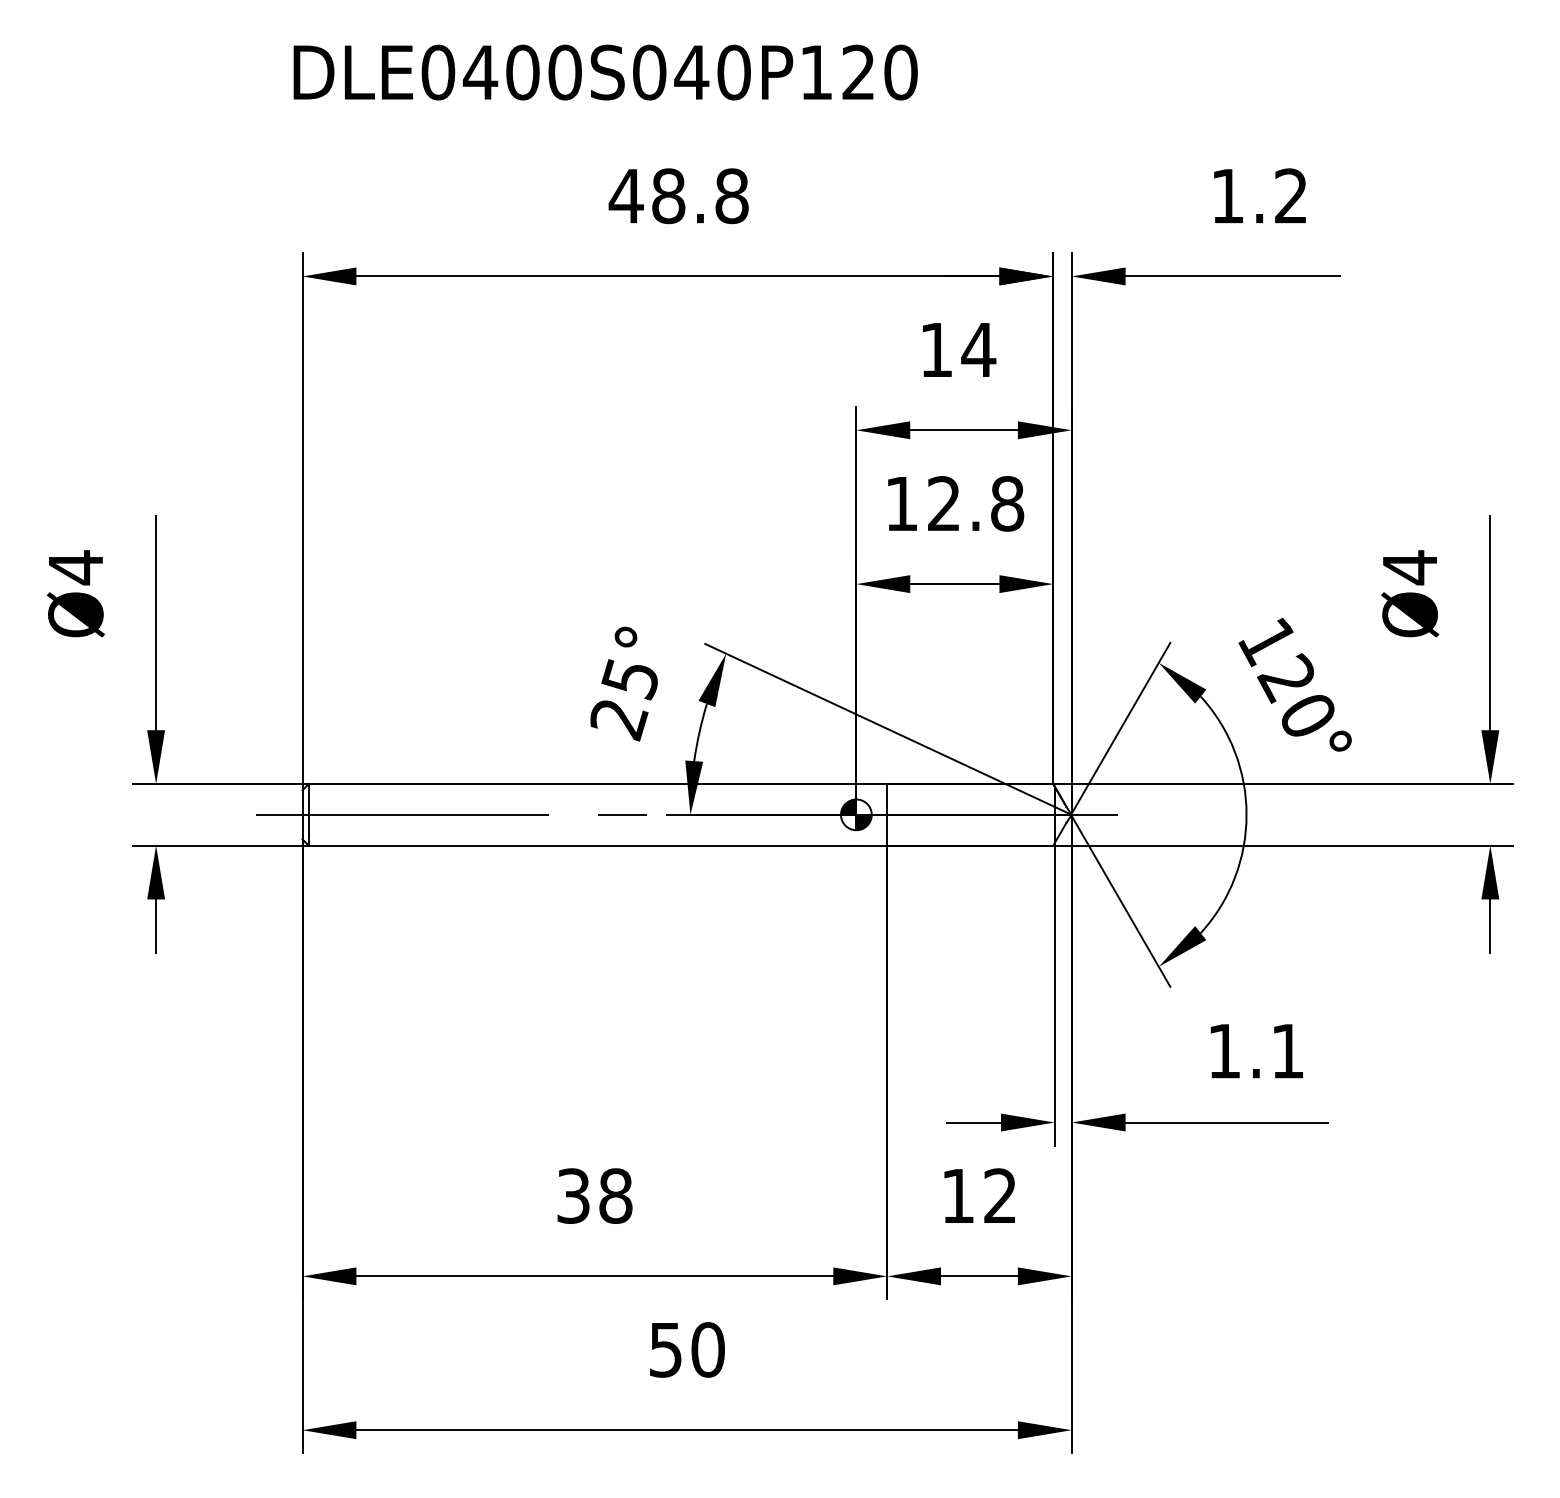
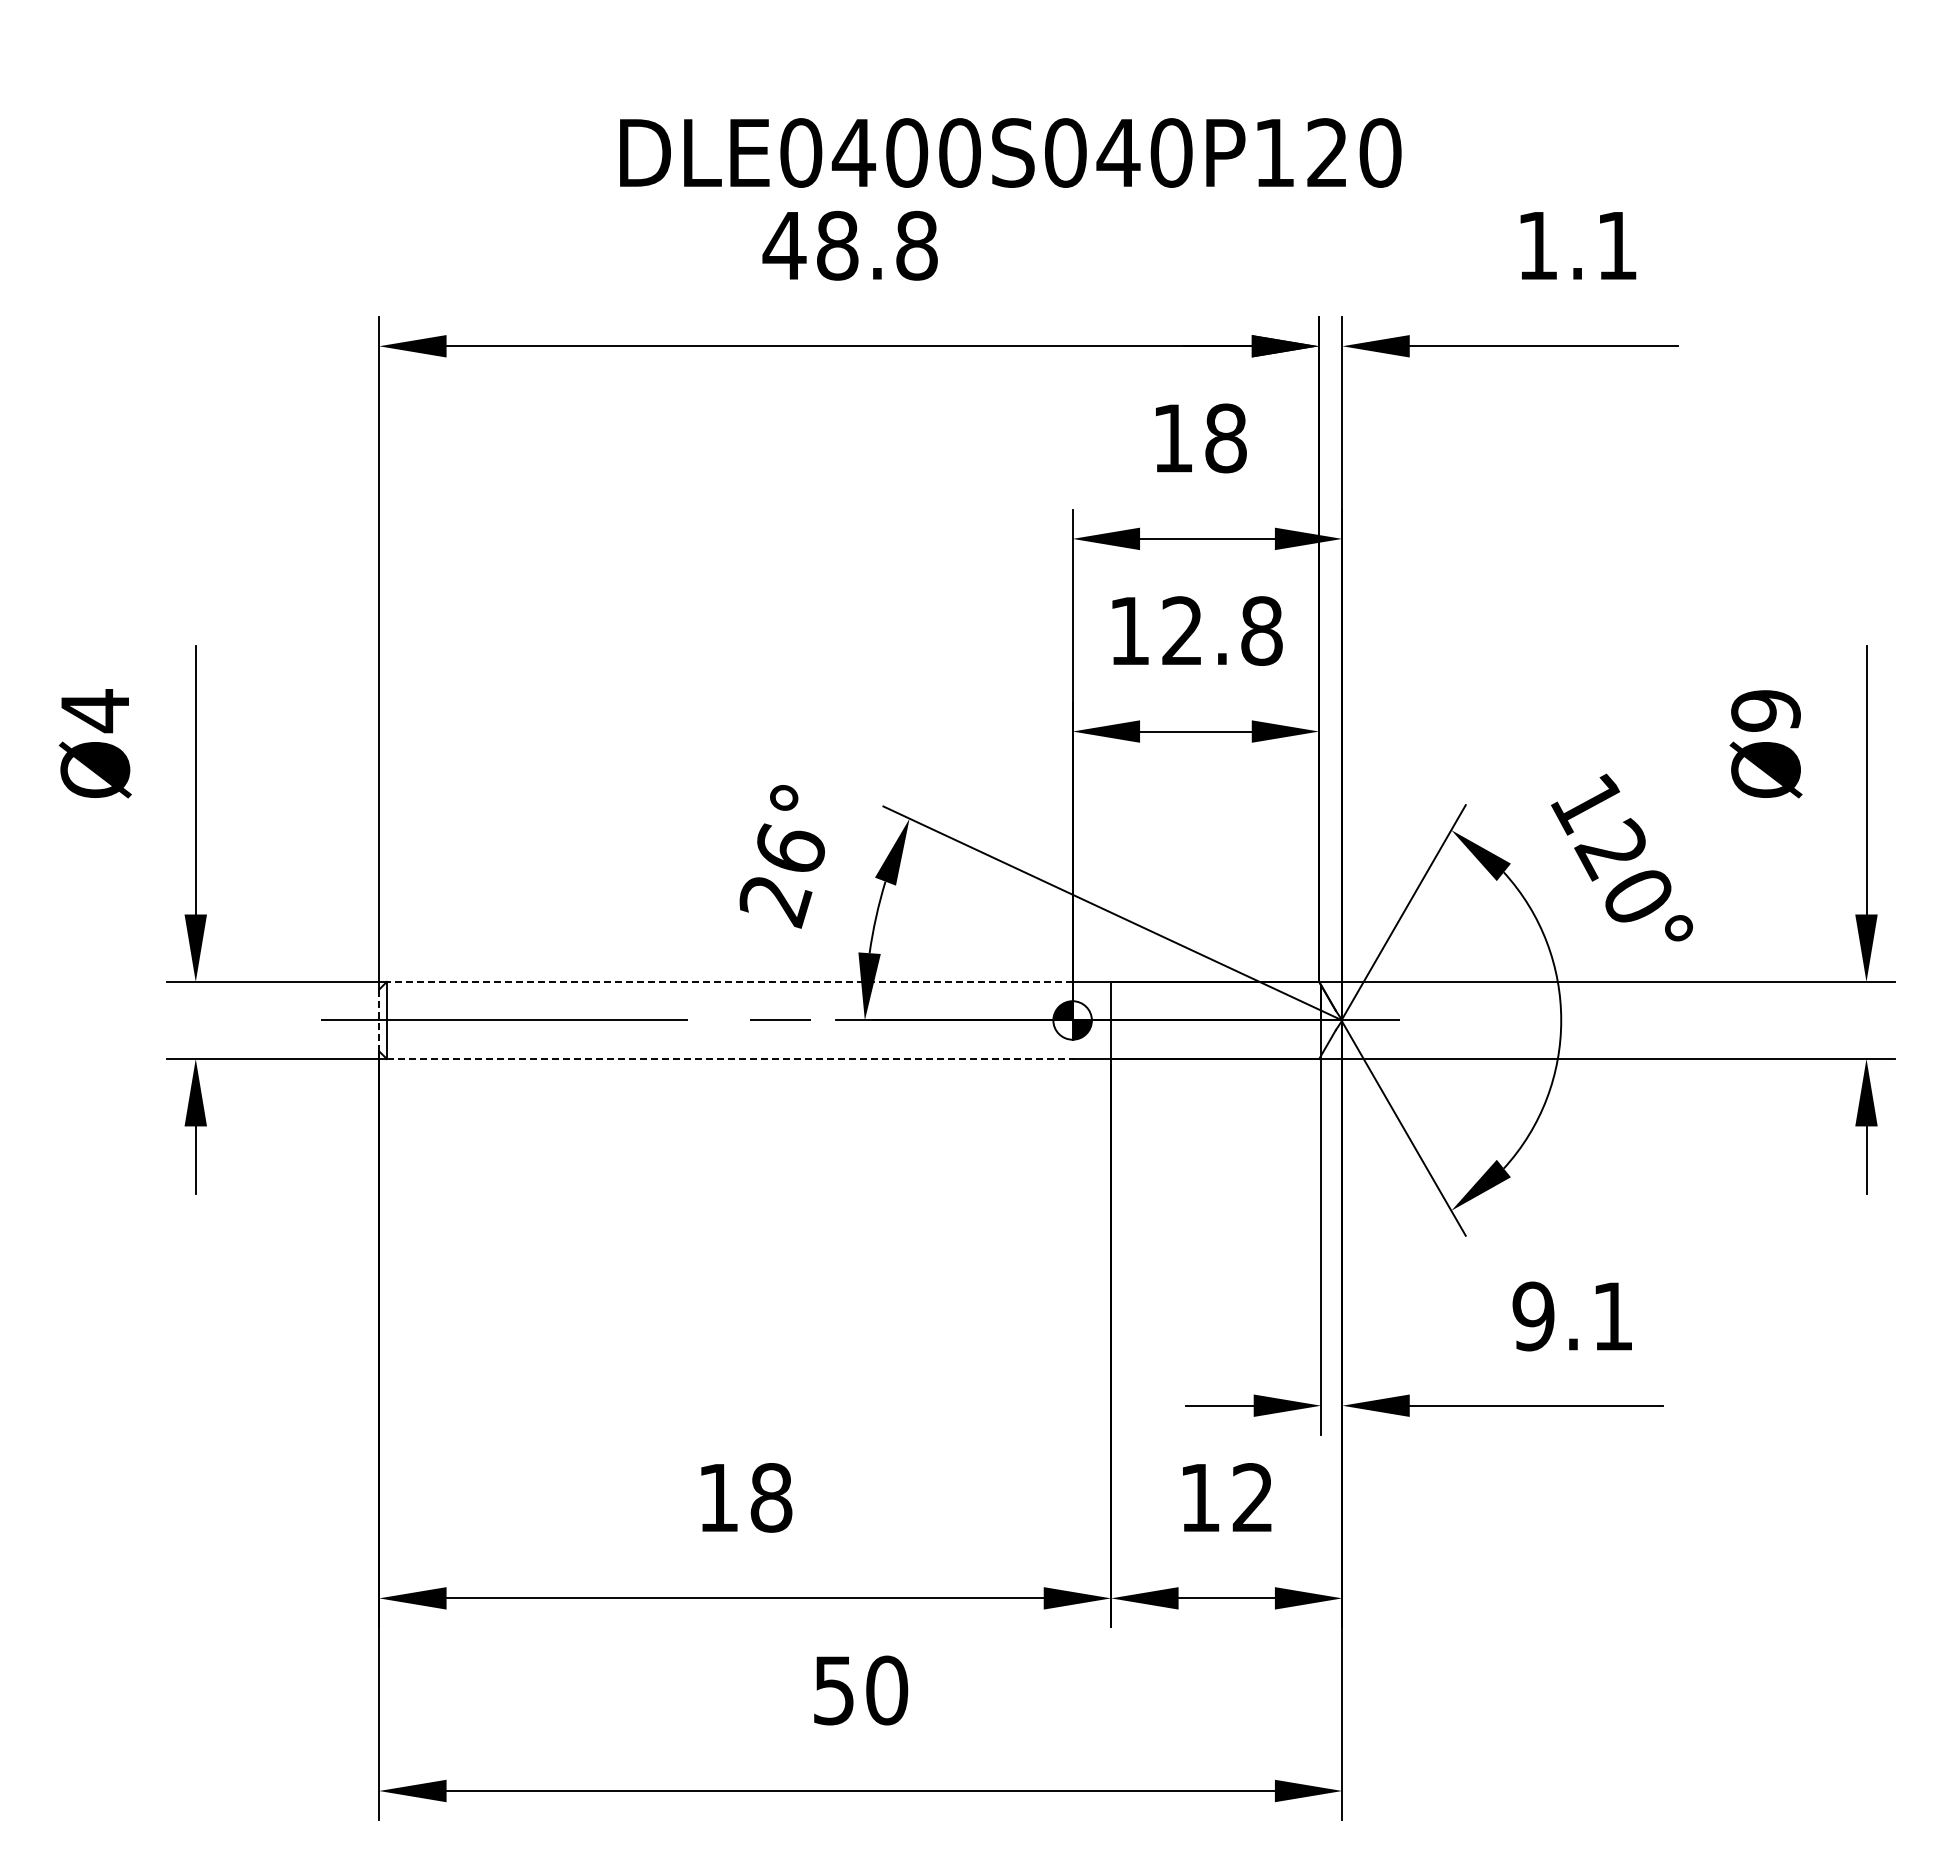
text: (605, 72) -> (1010, 152), moved
text: (1290, 195) -> (1616, 244), 1.2 -> 1.1
text: (978, 350) -> (1225, 438), 14 -> 18
text: (1409, 568) -> (1765, 711), Ø4 -> Ø9
text: (630, 679) -> (789, 850), 25° -> 26°
line: (582, 783) -> (729, 981), solid -> dashed
line: (302, 814) -> (379, 1020), solid -> dashed
line: (582, 845) -> (729, 1058), solid -> dashed
text: (1224, 1051) -> (1533, 1316), 1.1 -> 9.1
text: (573, 1195) -> (718, 1497), 38 -> 18

